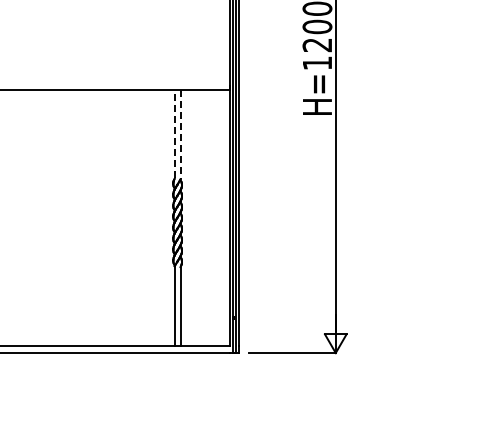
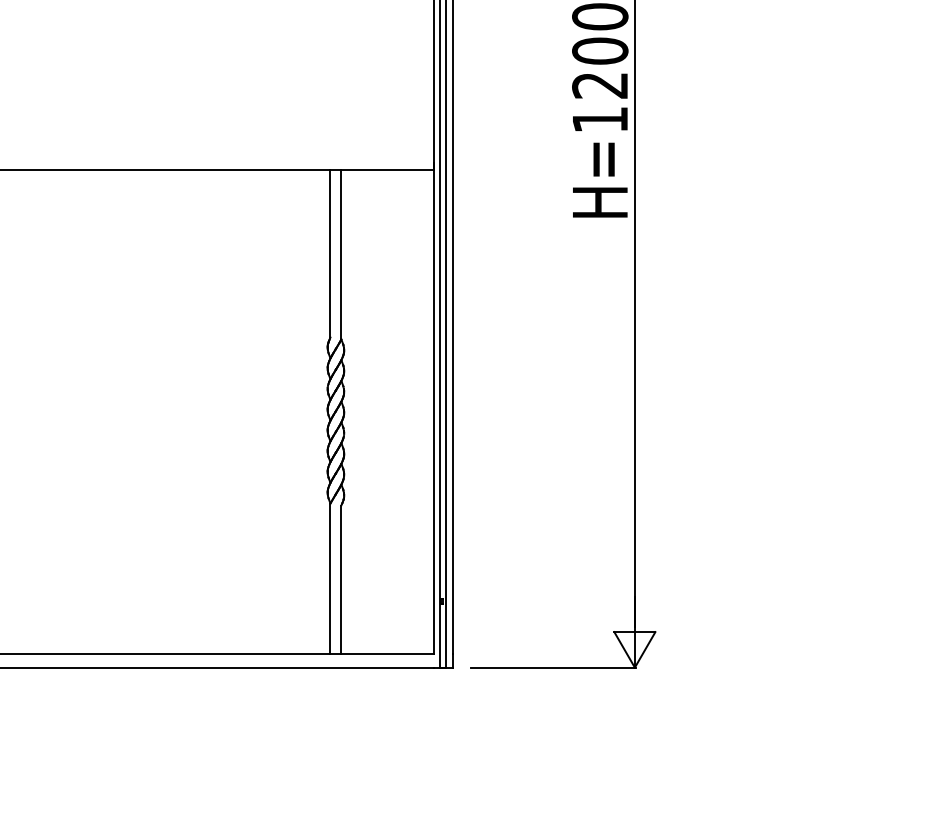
line: (174, 133) -> (329, 252), dashed -> solid
line: (180, 134) -> (341, 254), dashed -> solid

